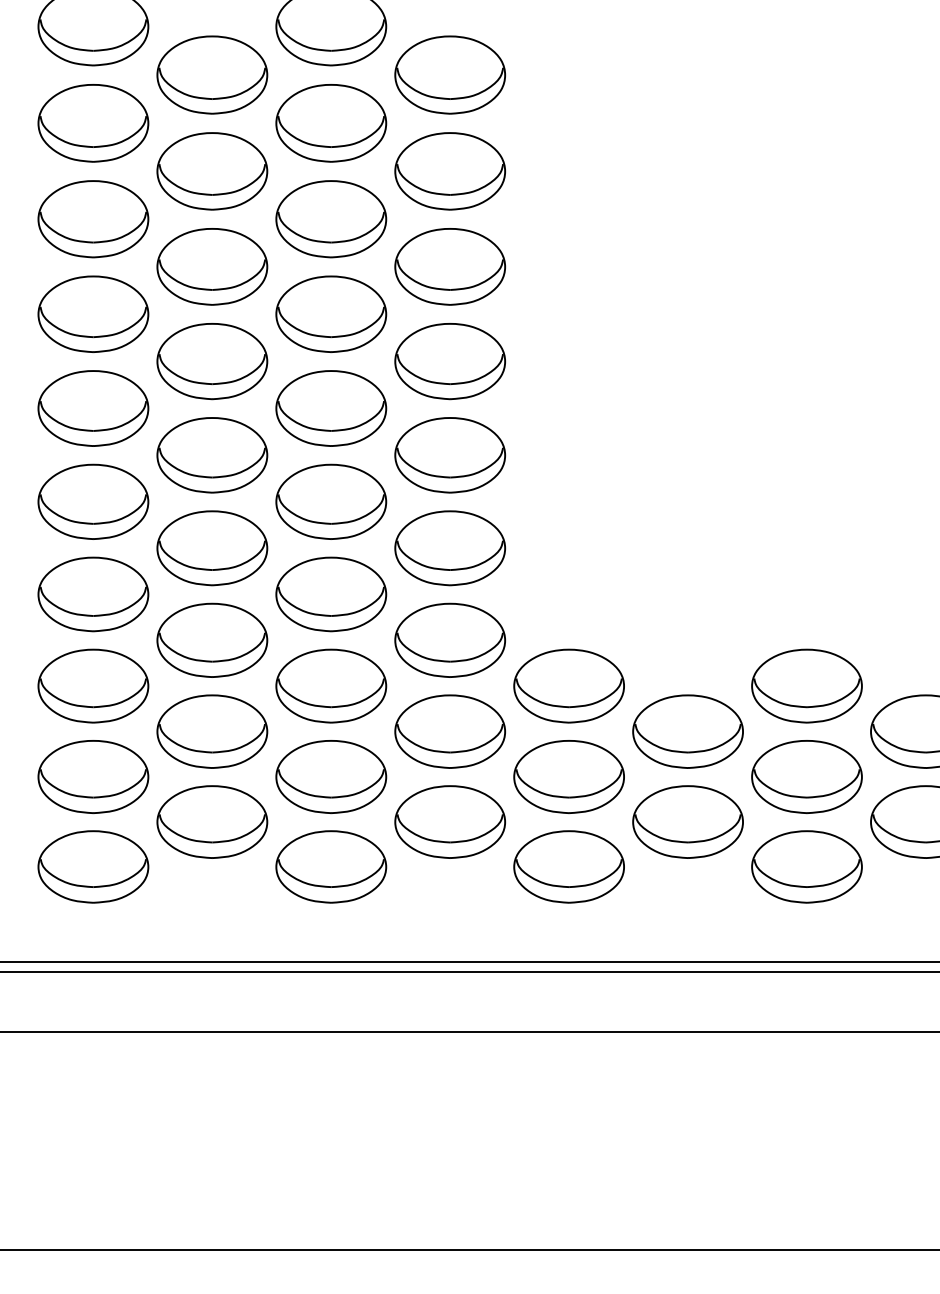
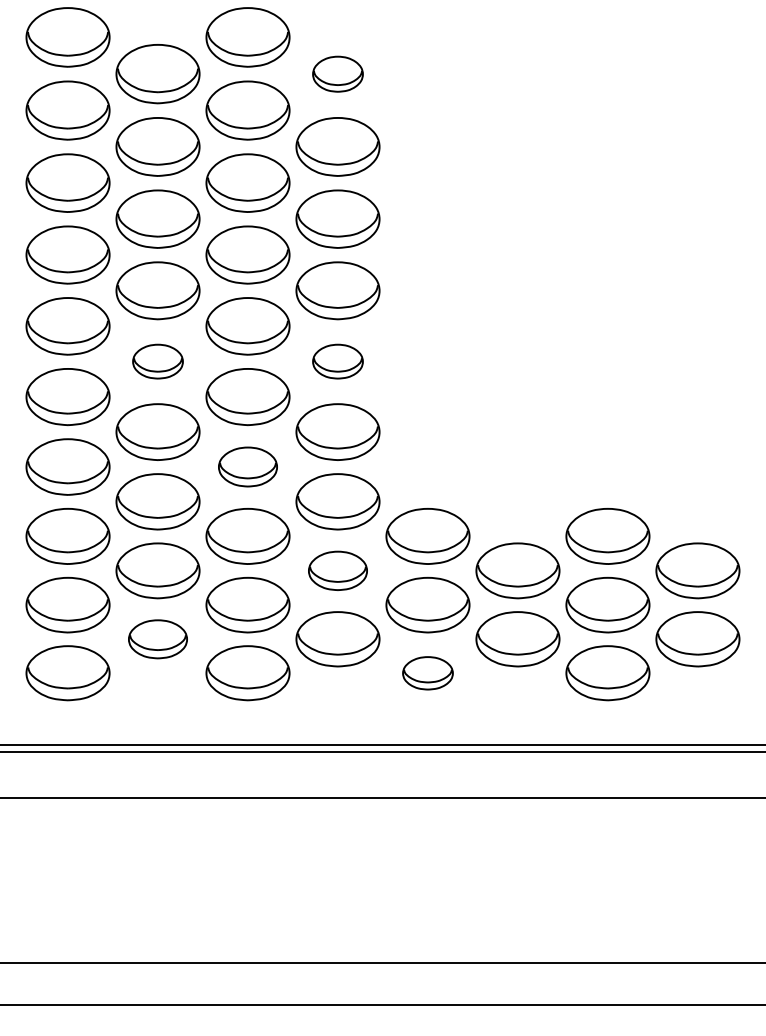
part: (449, 75) -> (337, 74), size x0.6
part: (211, 454) -> (157, 361), size x0.6
part: (449, 454) -> (337, 361), size x0.6
part: (330, 593) -> (247, 466), size x0.7
part: (449, 731) -> (337, 570), size x0.7
part: (211, 822) -> (157, 639), size x0.7
part: (568, 867) -> (427, 673), size x0.6

